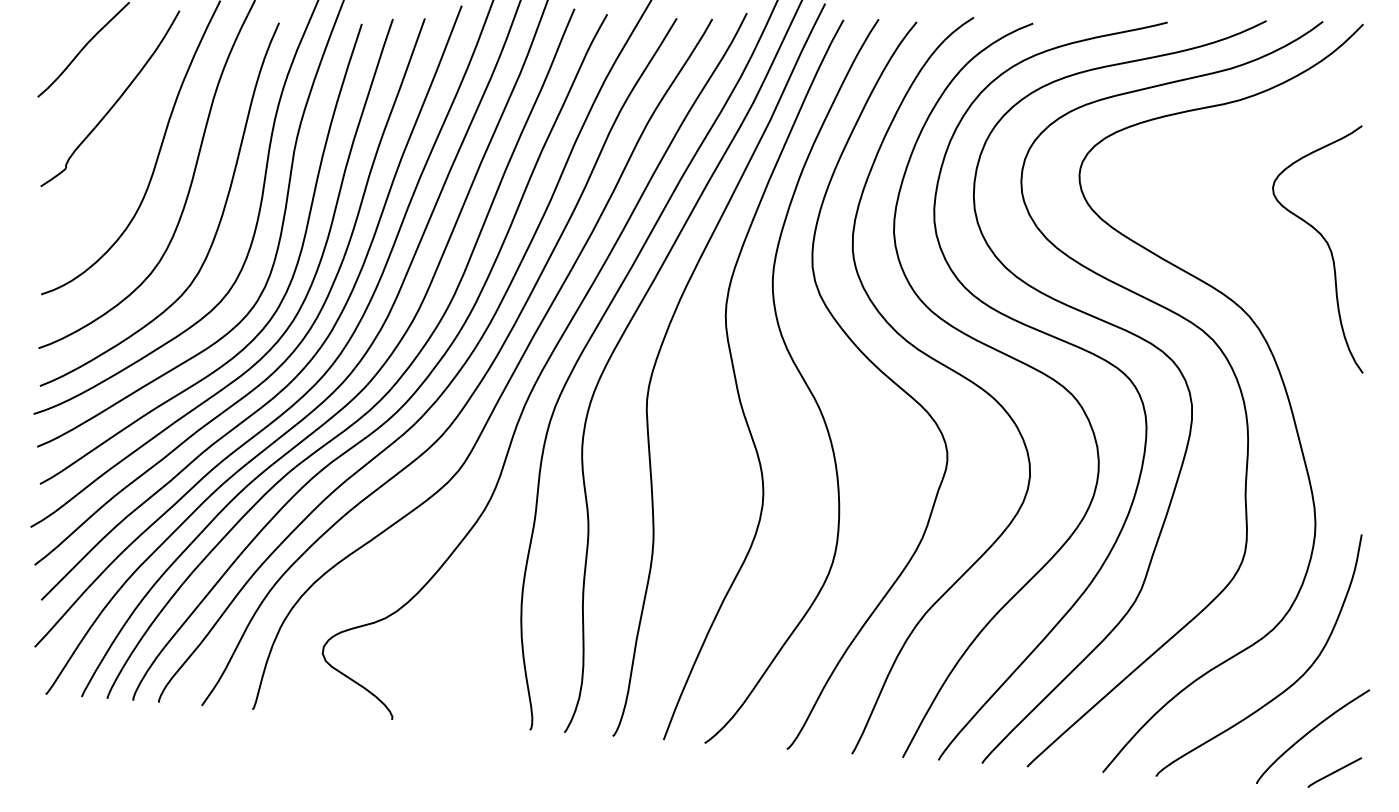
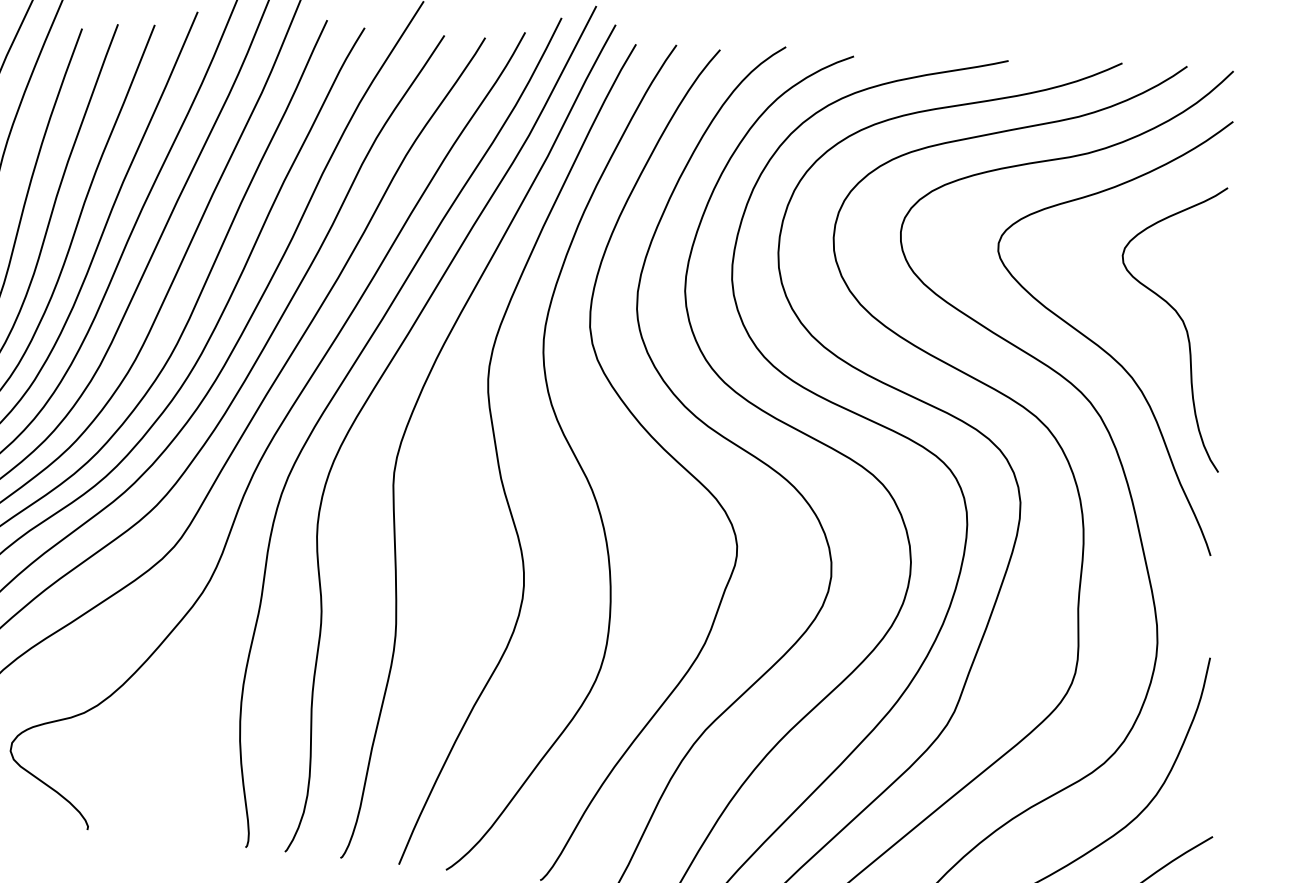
curve: (1258, 268) -> (1102, 347), added

